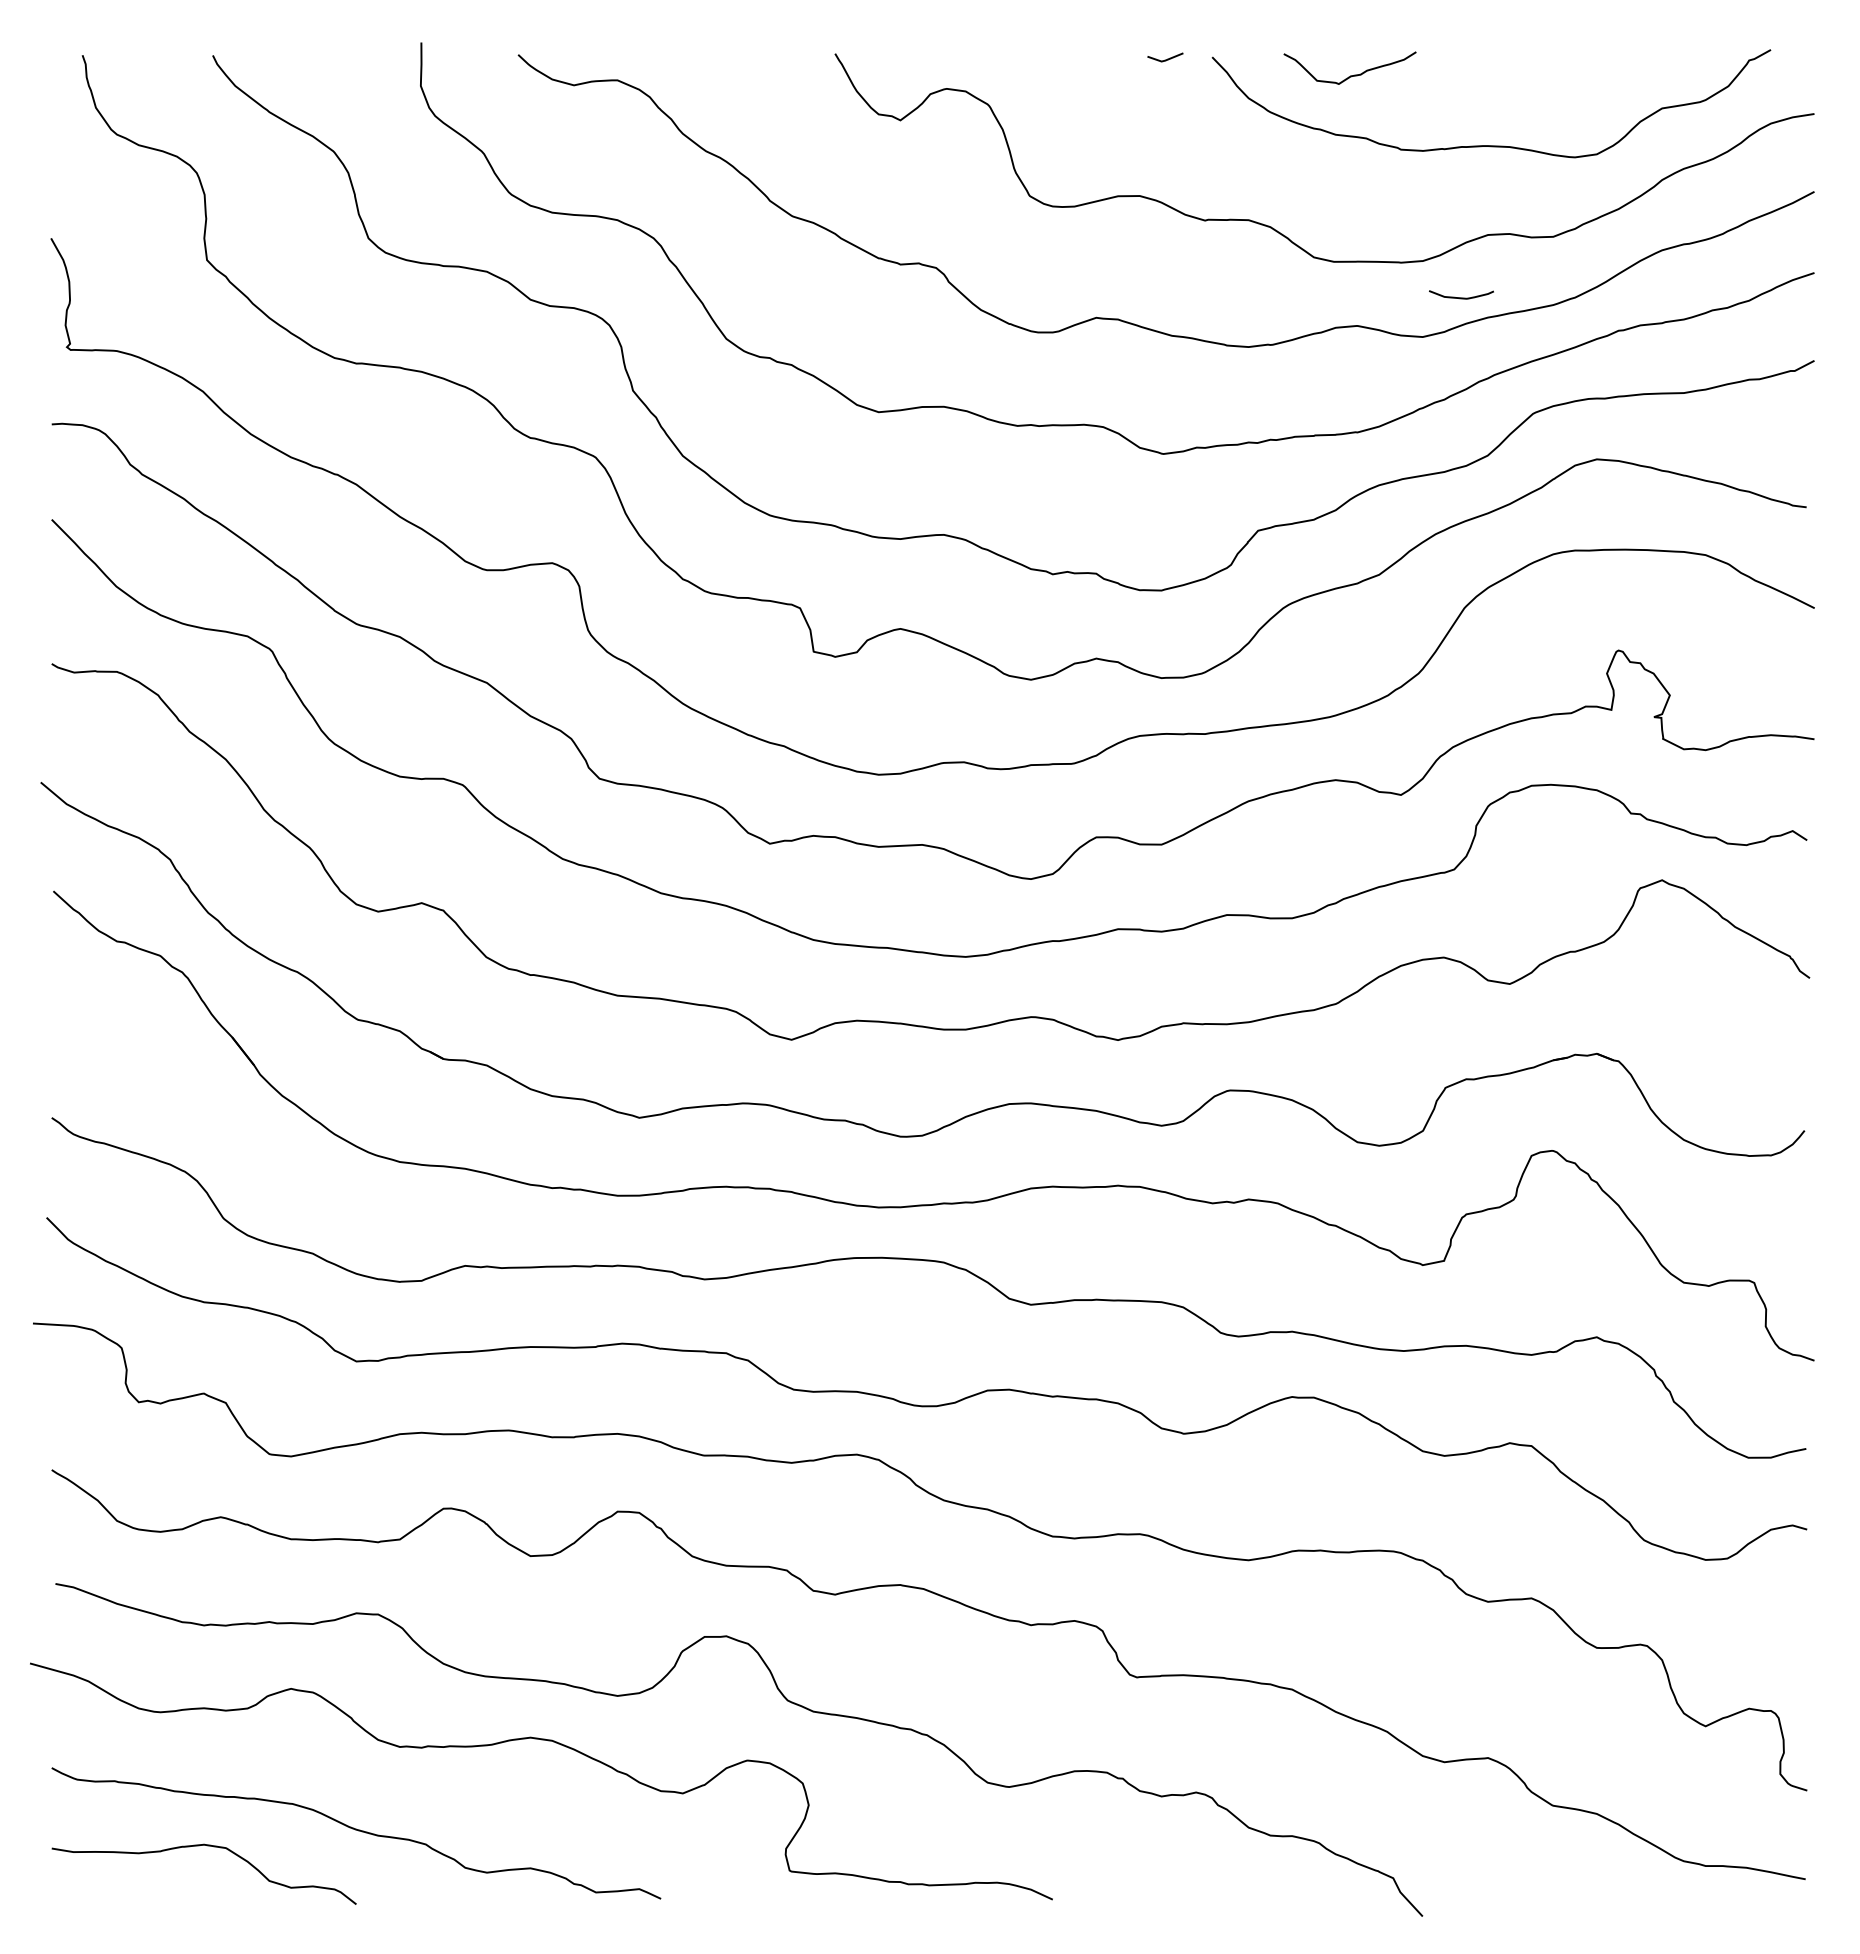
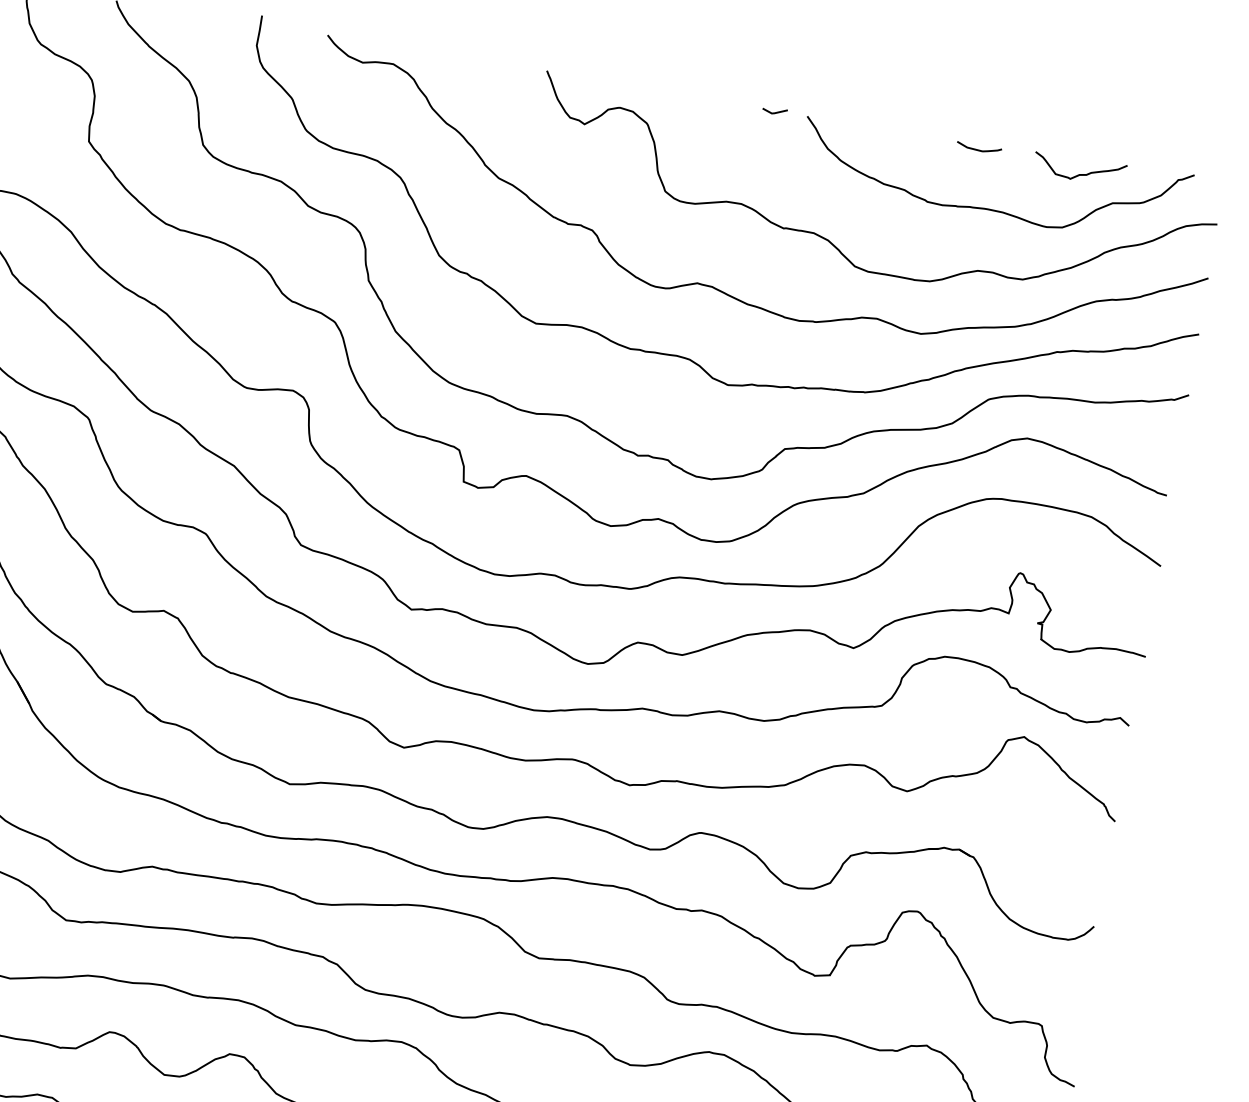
curve: (1350, 75) -> (1079, 174), moved
curve: (1461, 297) -> (978, 149), moved

